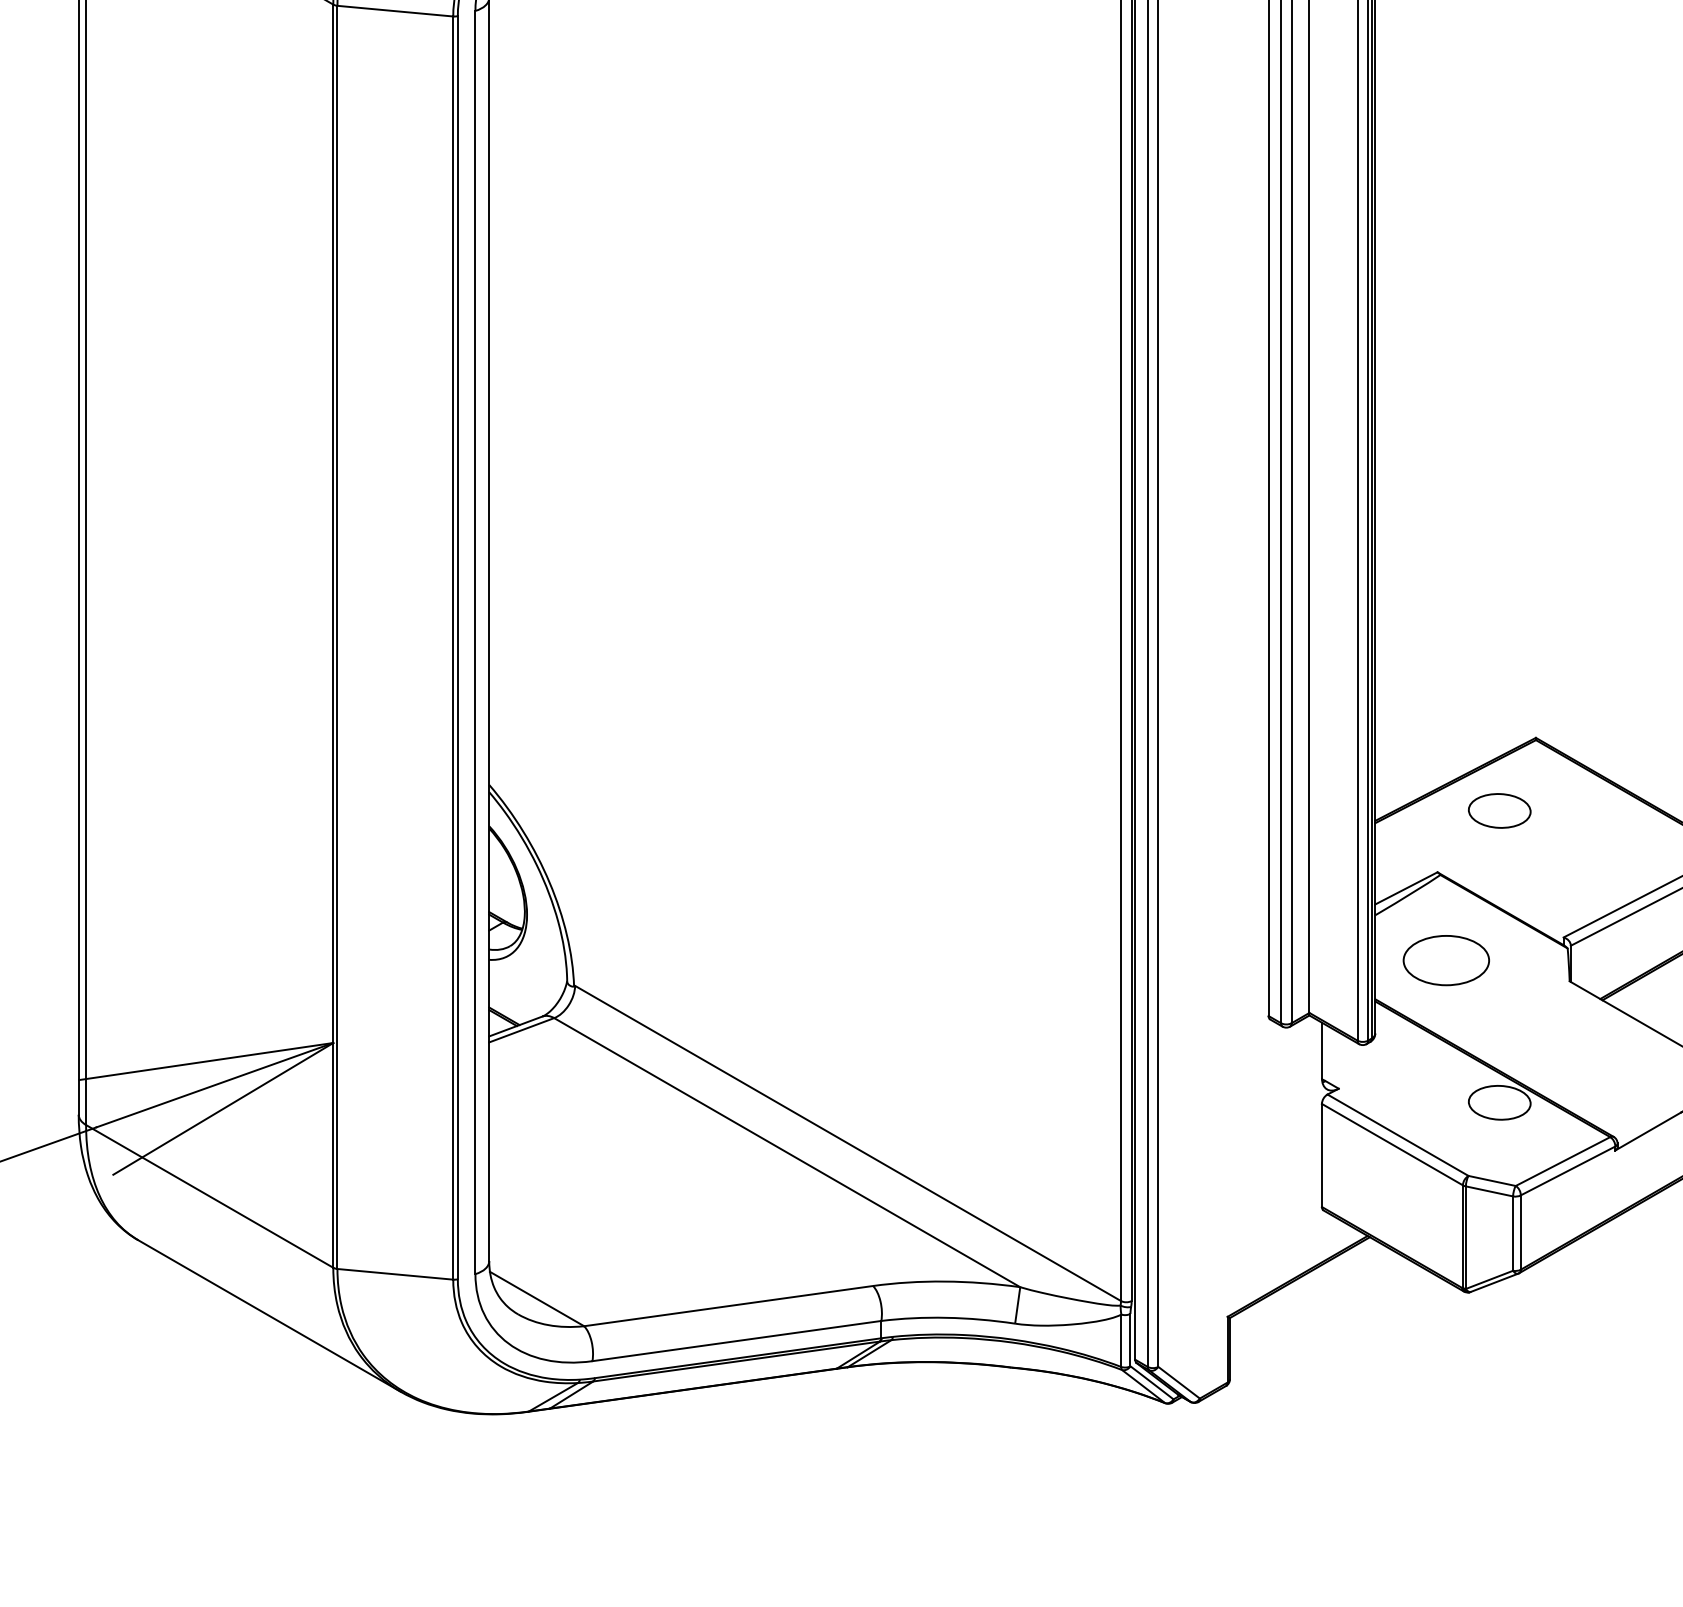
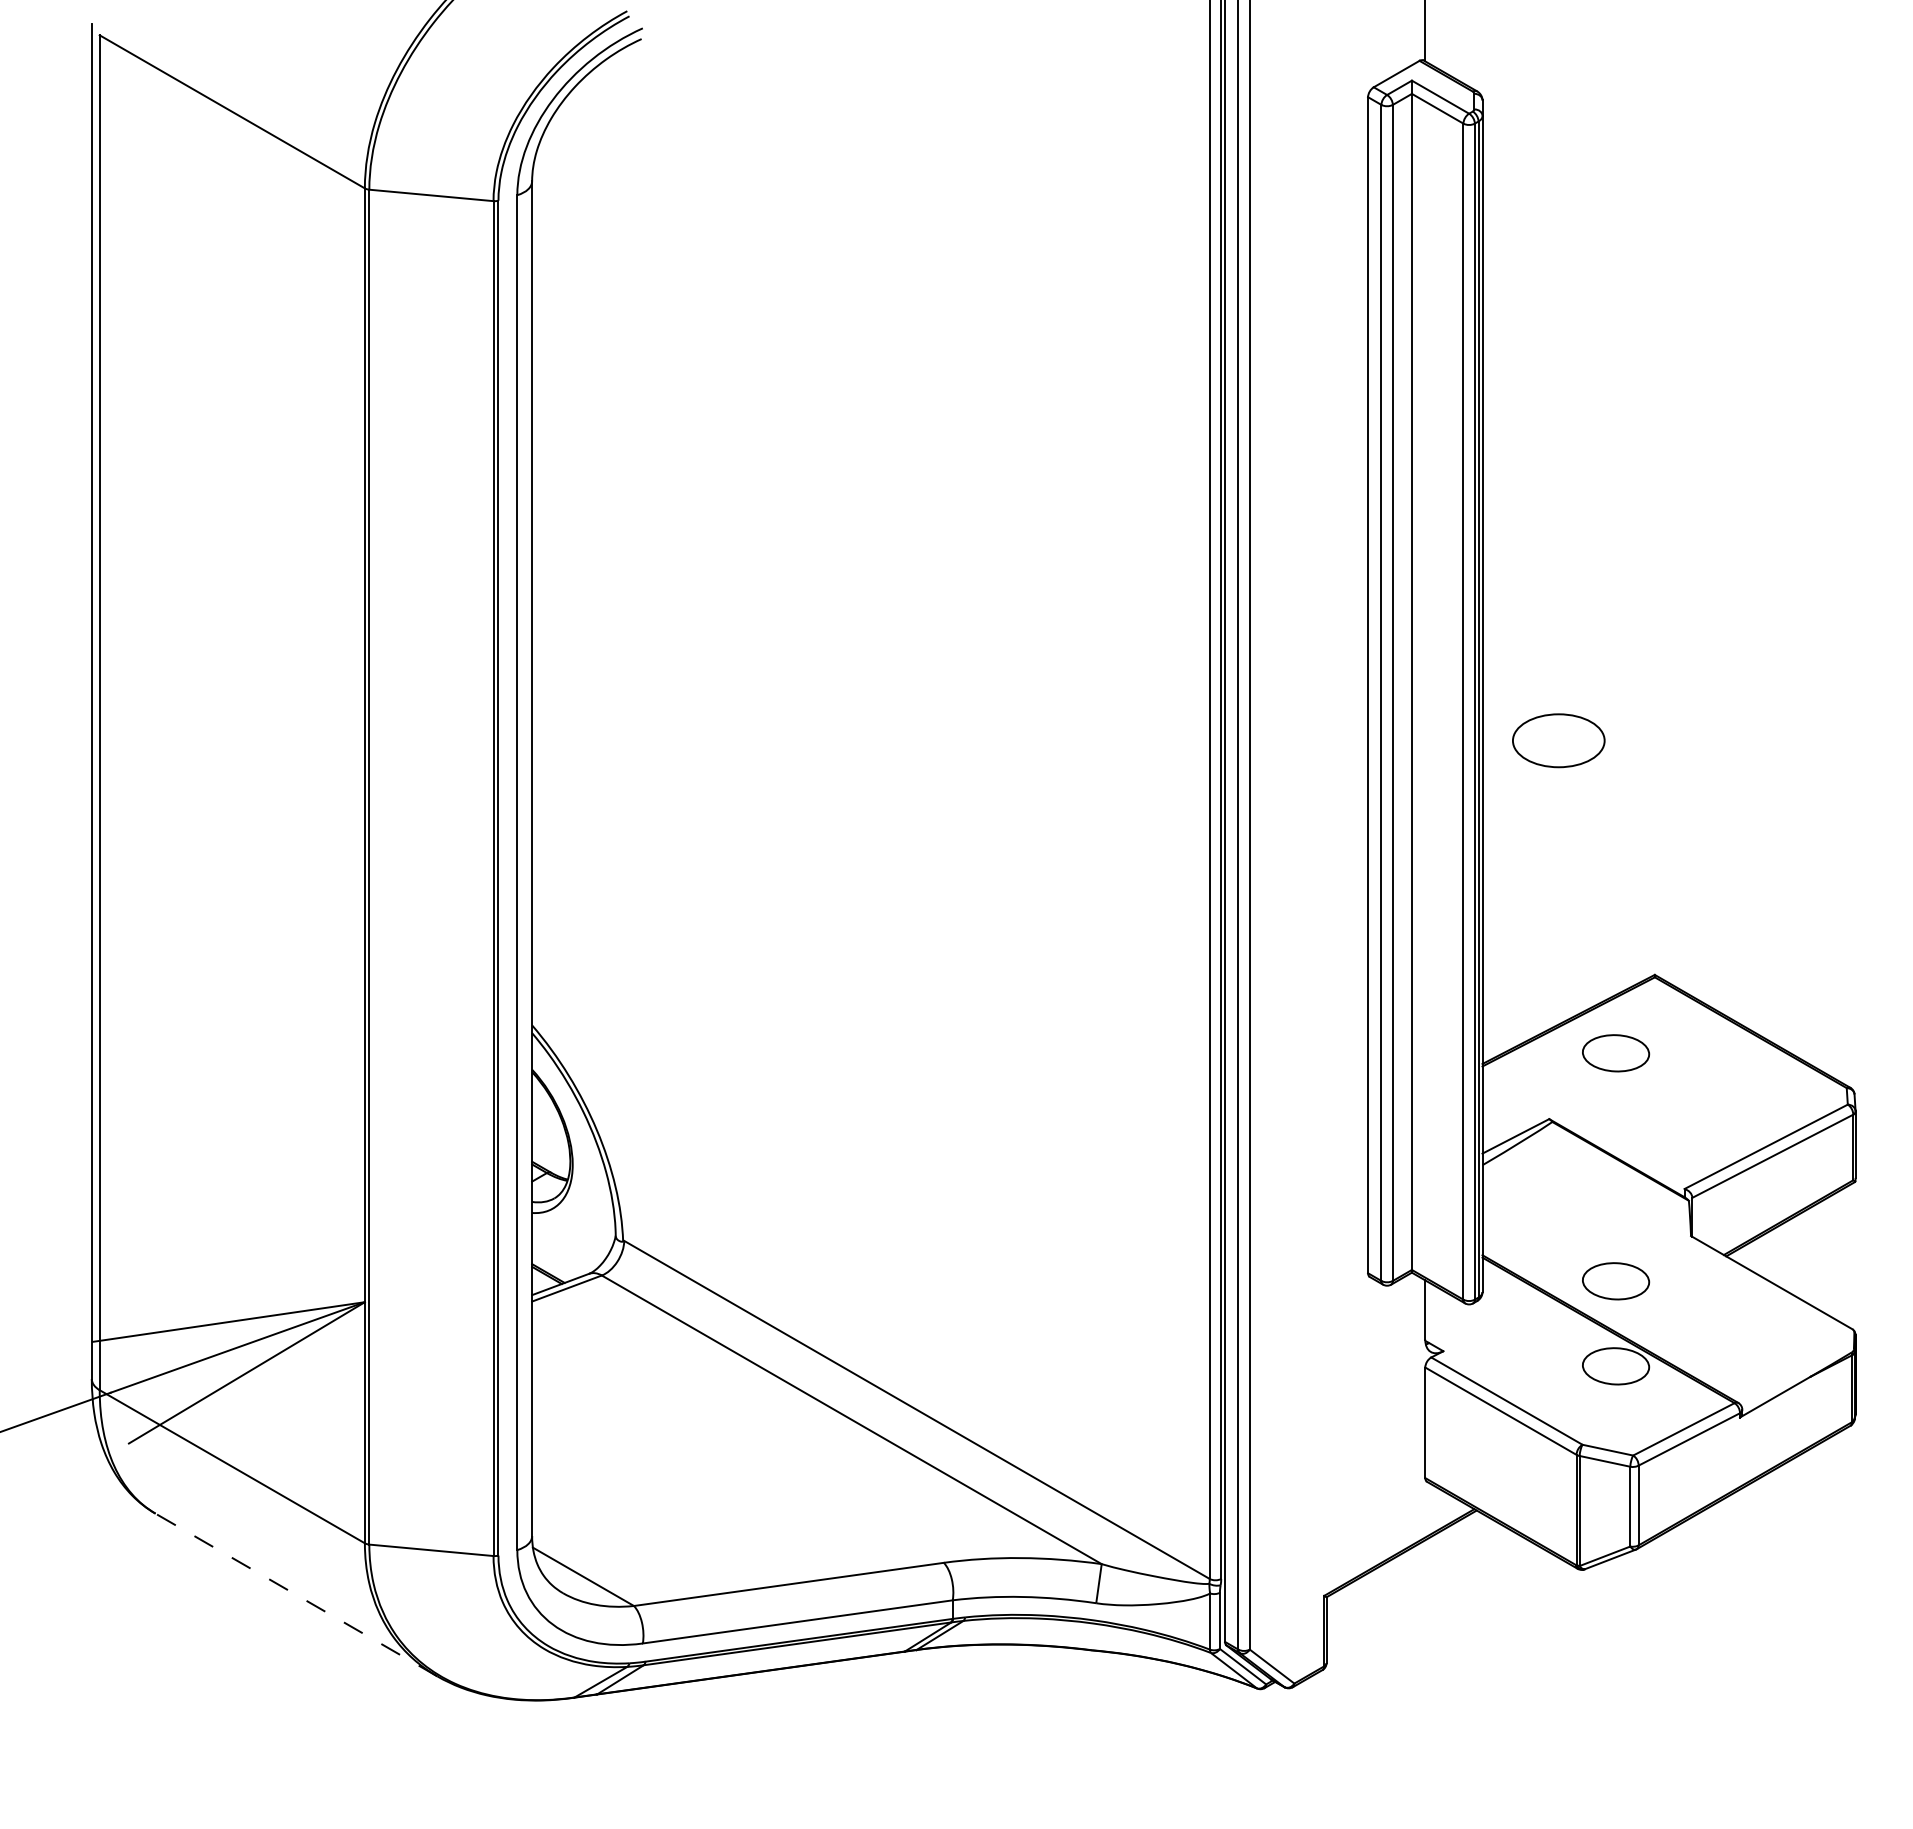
part: (1446, 960) -> (1558, 740), moved
part: (1500, 1023) -> (1616, 1281), added
line: (269, 1316) -> (296, 1595), solid -> dashed

